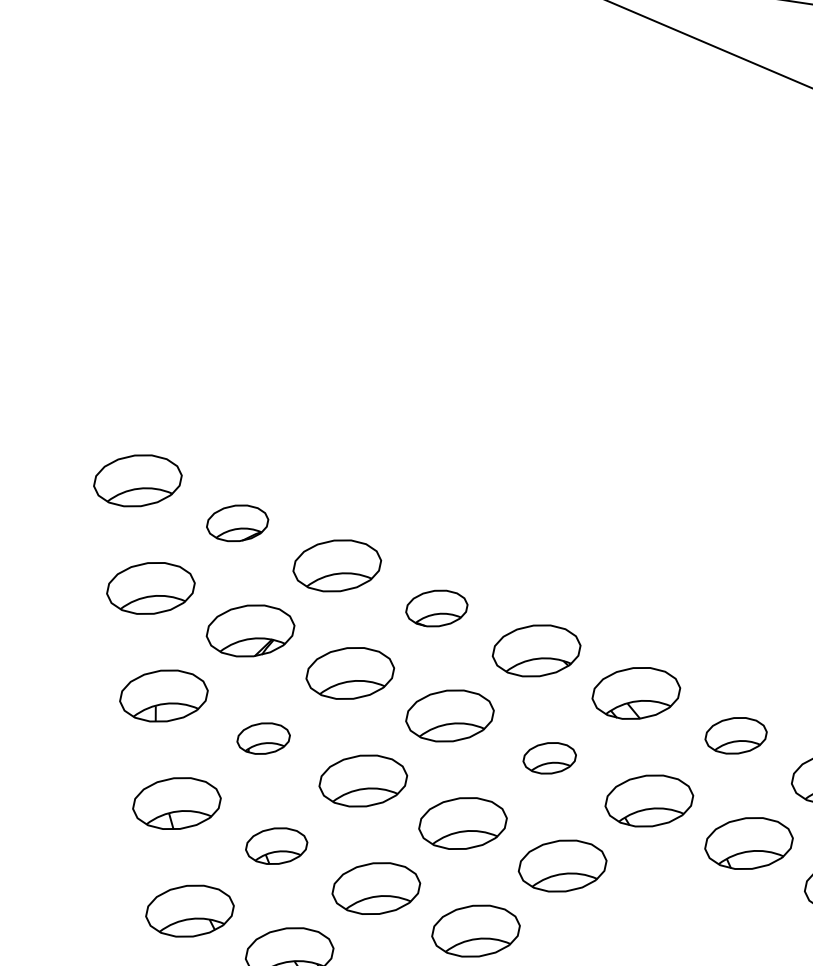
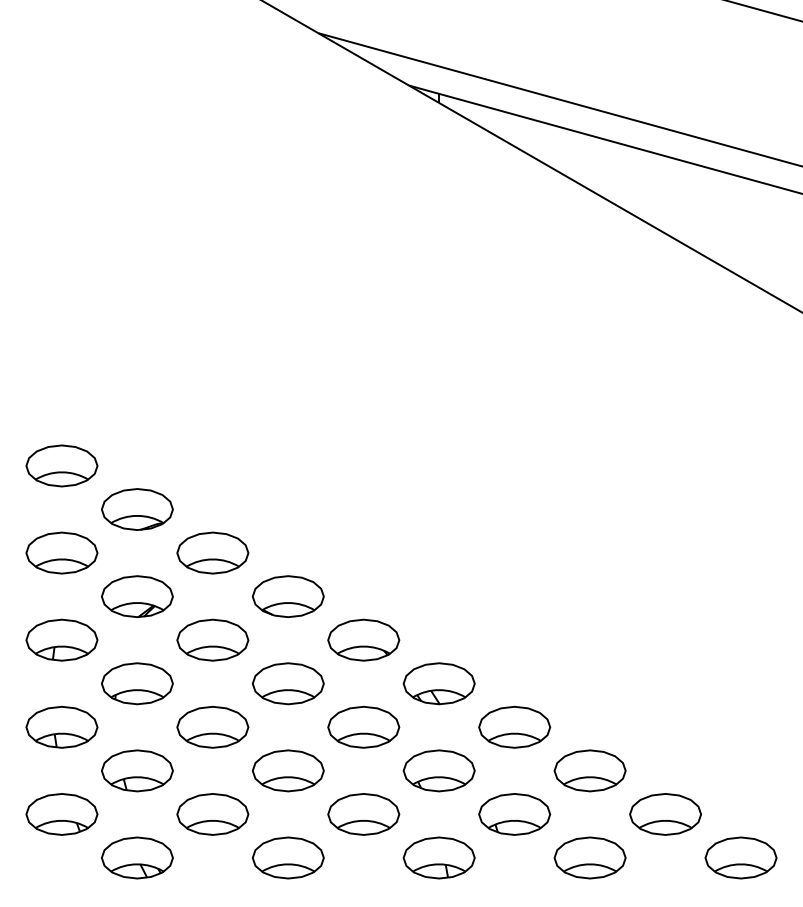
part: (237, 523) -> (137, 509), size x1.43
part: (435, 608) -> (287, 596), size x1.43
part: (735, 734) -> (514, 726), size x1.43
part: (263, 738) -> (137, 683), size x1.67
part: (549, 757) -> (363, 726), size x1.67
part: (276, 845) -> (137, 770), size x1.43
part: (661, 908) -> (438, 857), added

